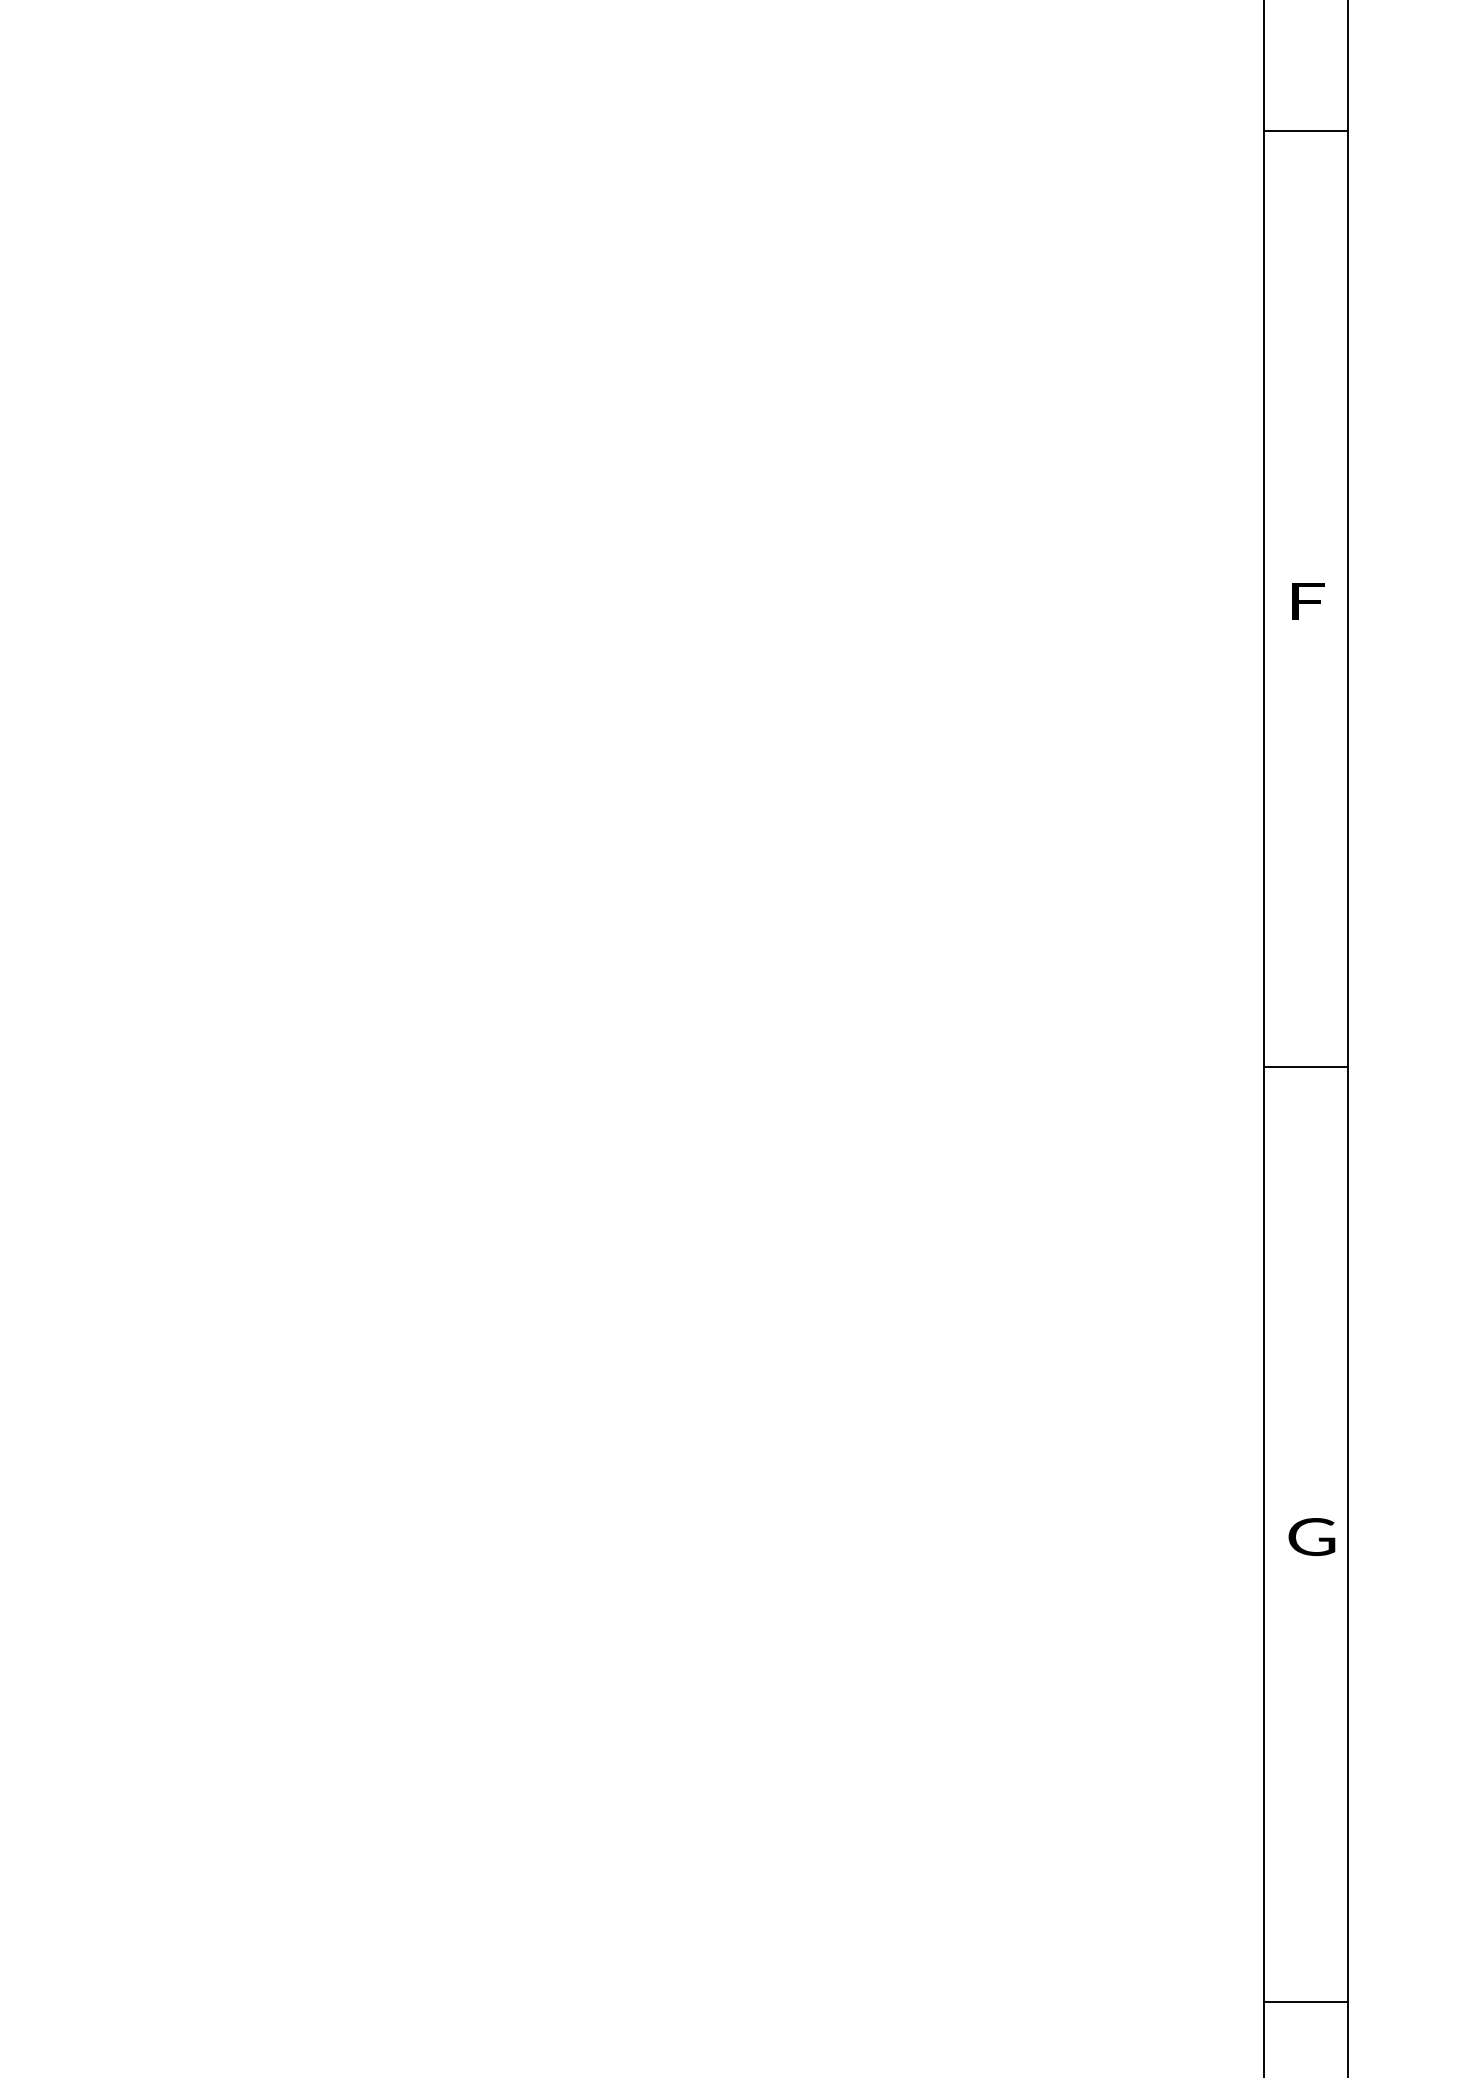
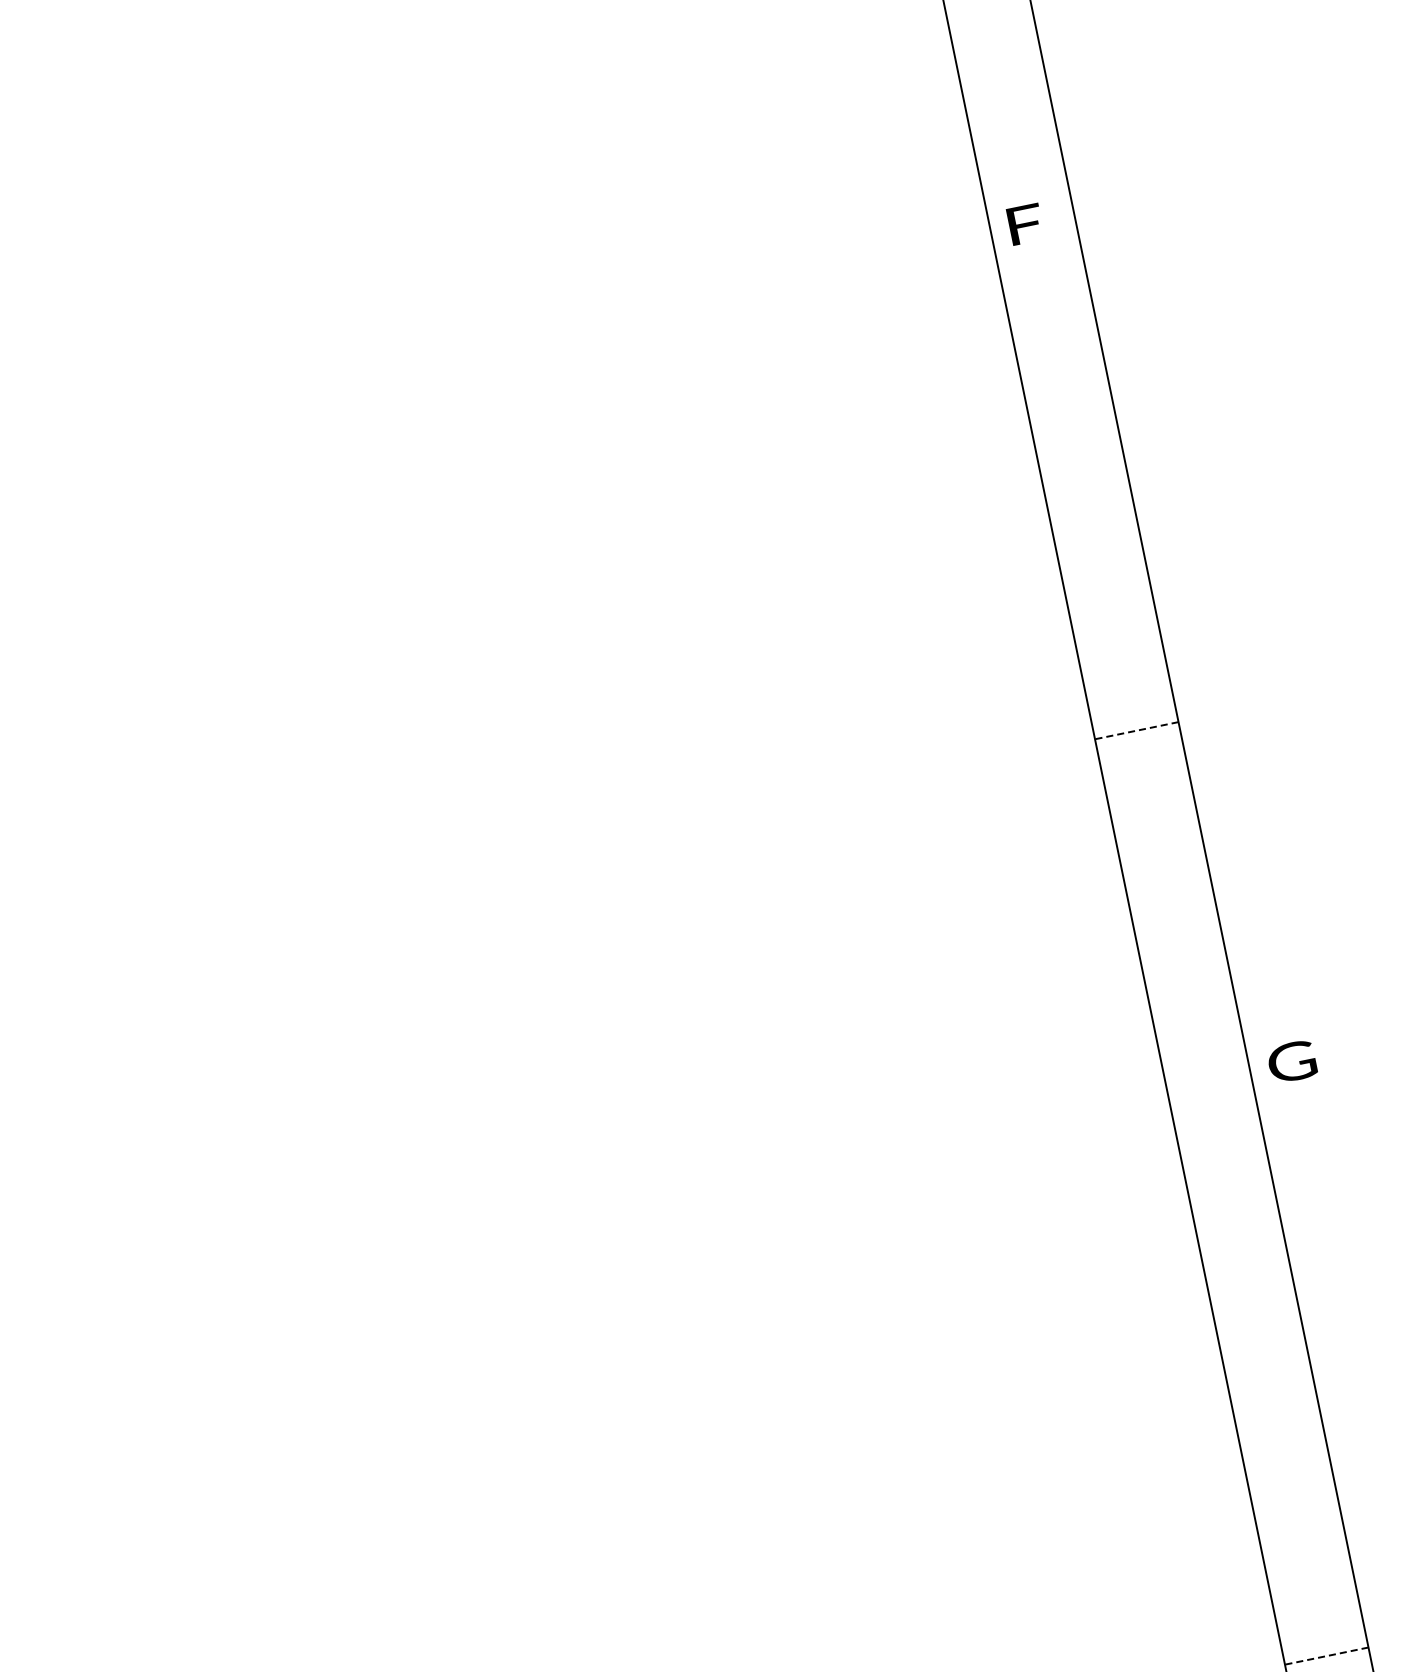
text: (1308, 601) -> (1025, 224), moved
line: (1305, 1066) -> (1136, 730), solid -> dashed
text: (1311, 1537) -> (1291, 1062), moved
line: (1305, 2002) -> (1326, 1656), solid -> dashed

